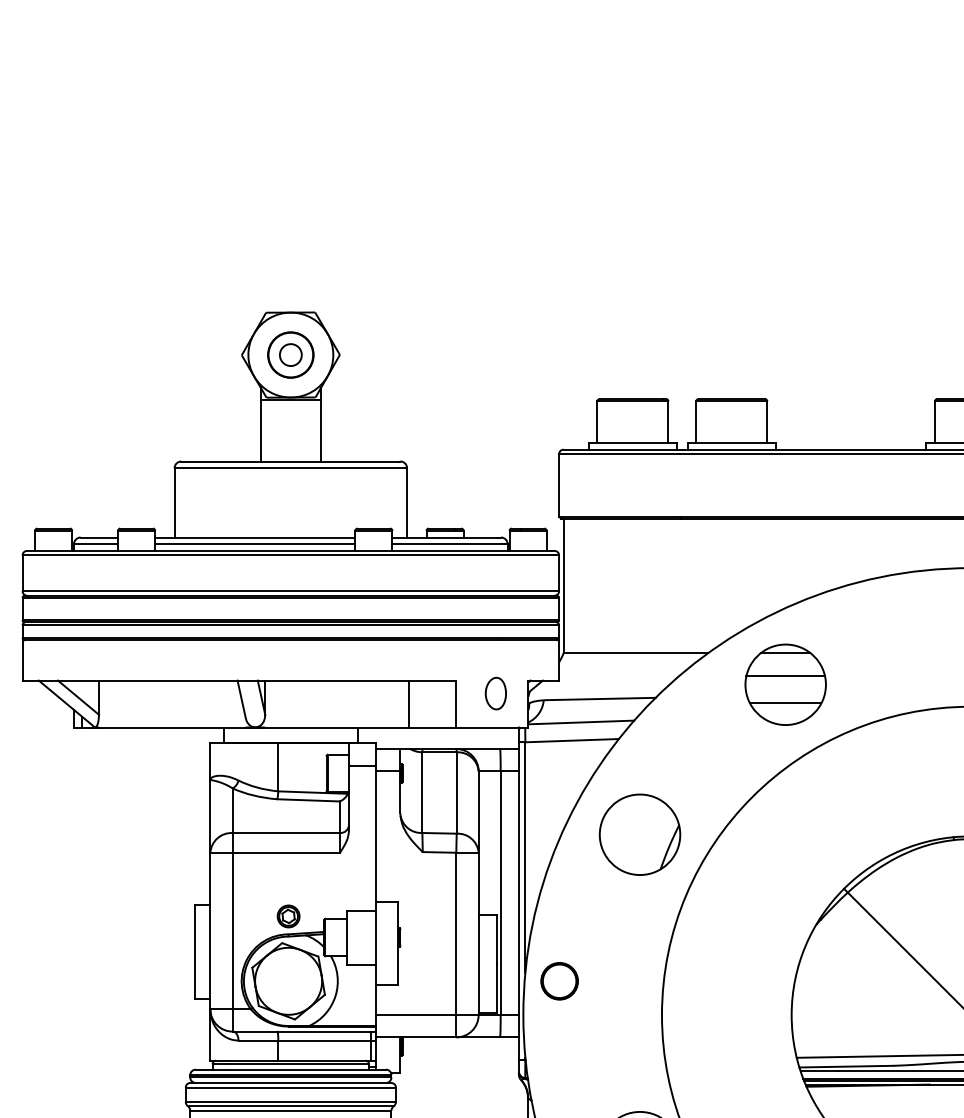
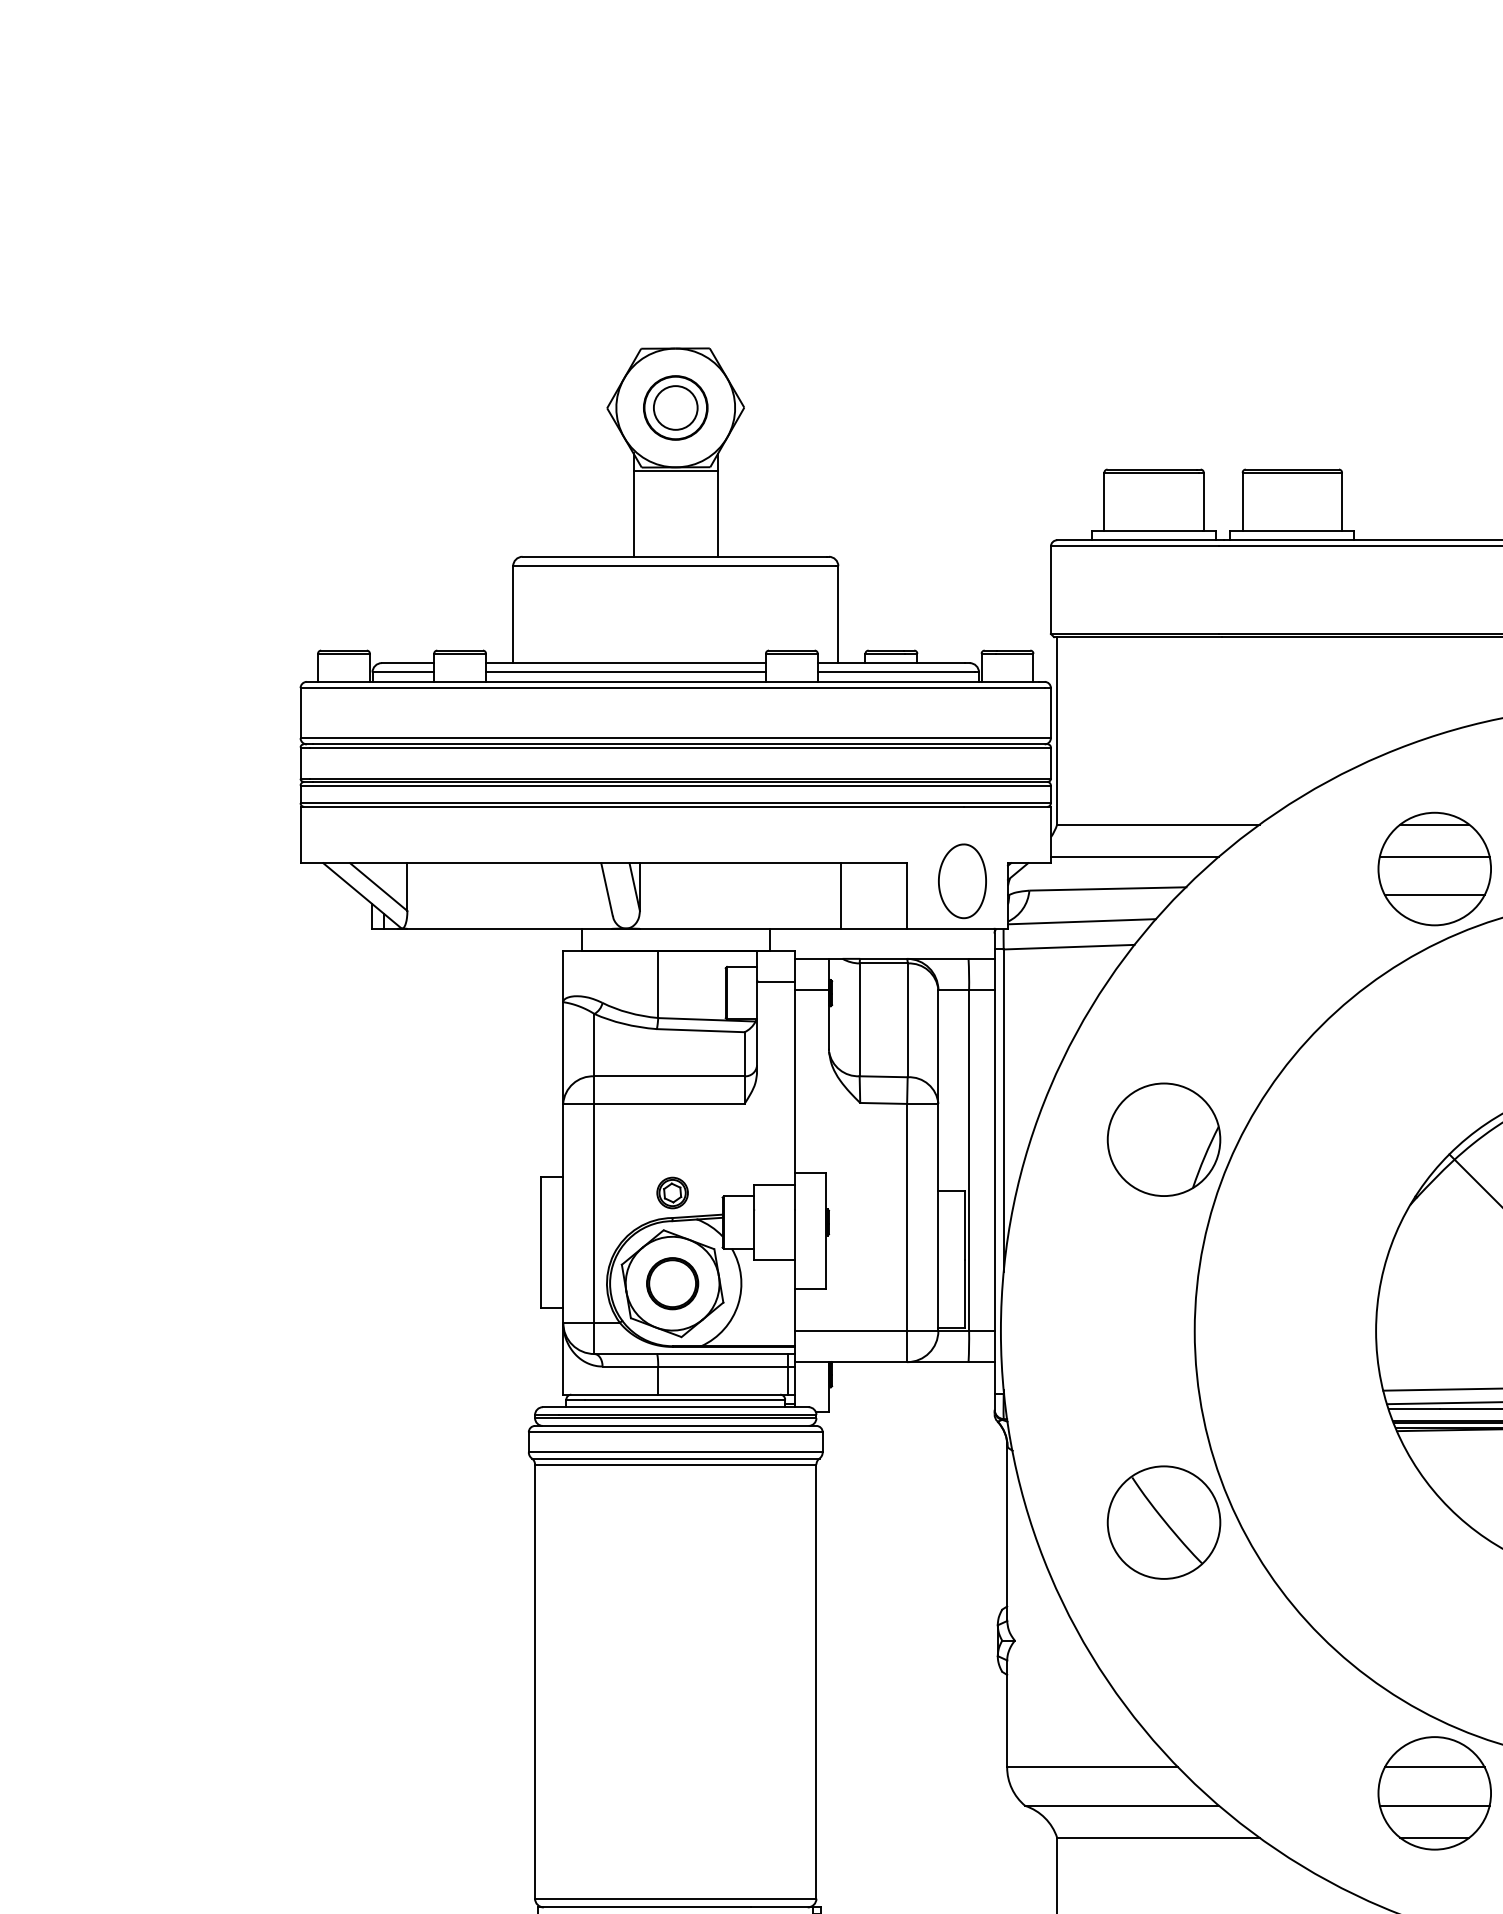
circle: (290, 354) -> (675, 407), size x1.43
line: (618, 675) -> (1134, 856), added
part: (785, 684) -> (1434, 868), moved
part: (495, 693) -> (962, 881), size x1.67
part: (639, 834) -> (1163, 1139), moved
part: (559, 981) -> (672, 1283), moved

